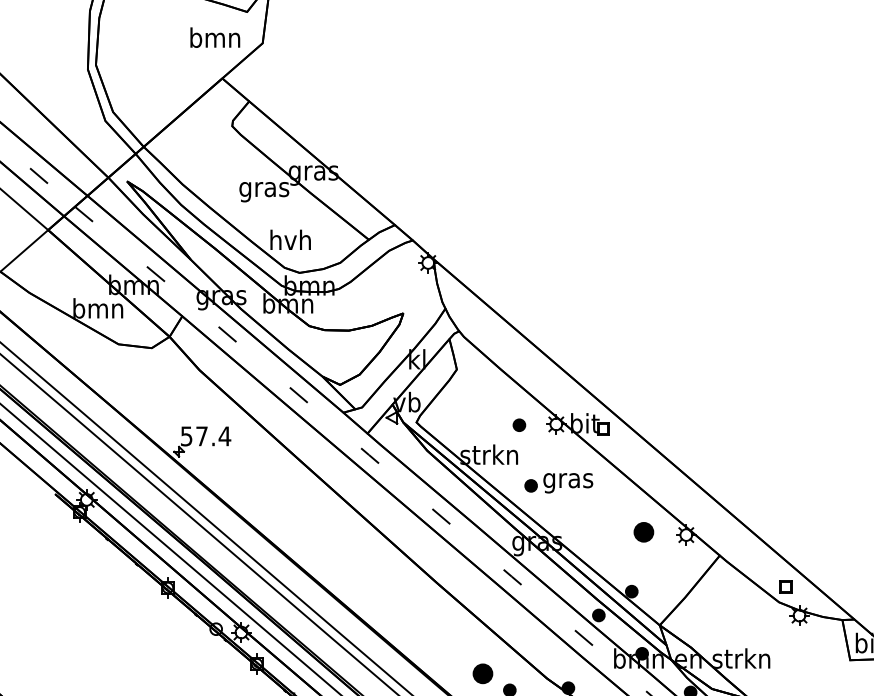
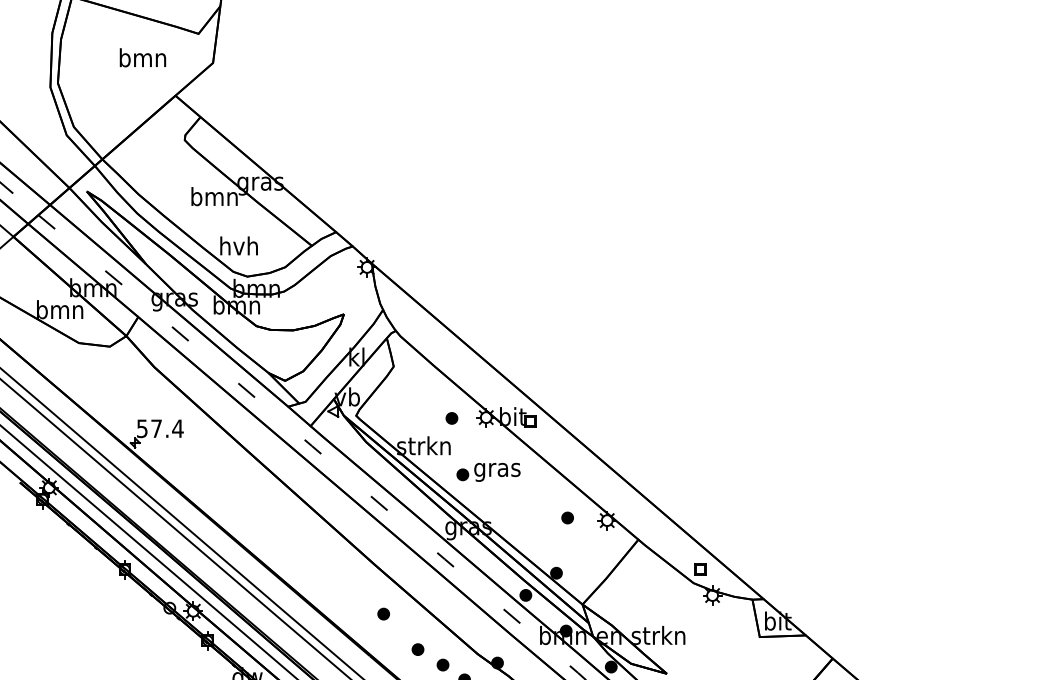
text: (214, 37) -> (142, 57), moved
text: (264, 189) -> (214, 199), gras -> bmn
part: (643, 531) -> (567, 517), size x0.62
part: (445, 634) -> (383, 613), added
part: (482, 673) -> (417, 649), size x0.62

